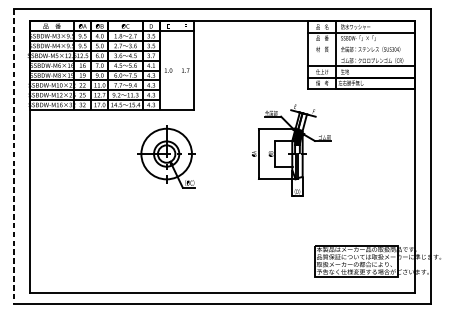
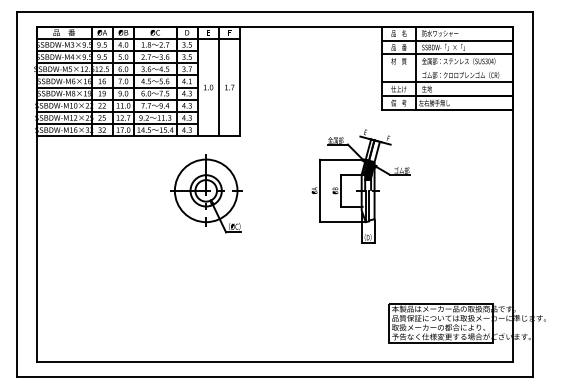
line: (361, 43) -> (447, 54), added
line: (177, 65) -> (219, 81), added
line: (13, 157) -> (16, 194), dashed -> solid

